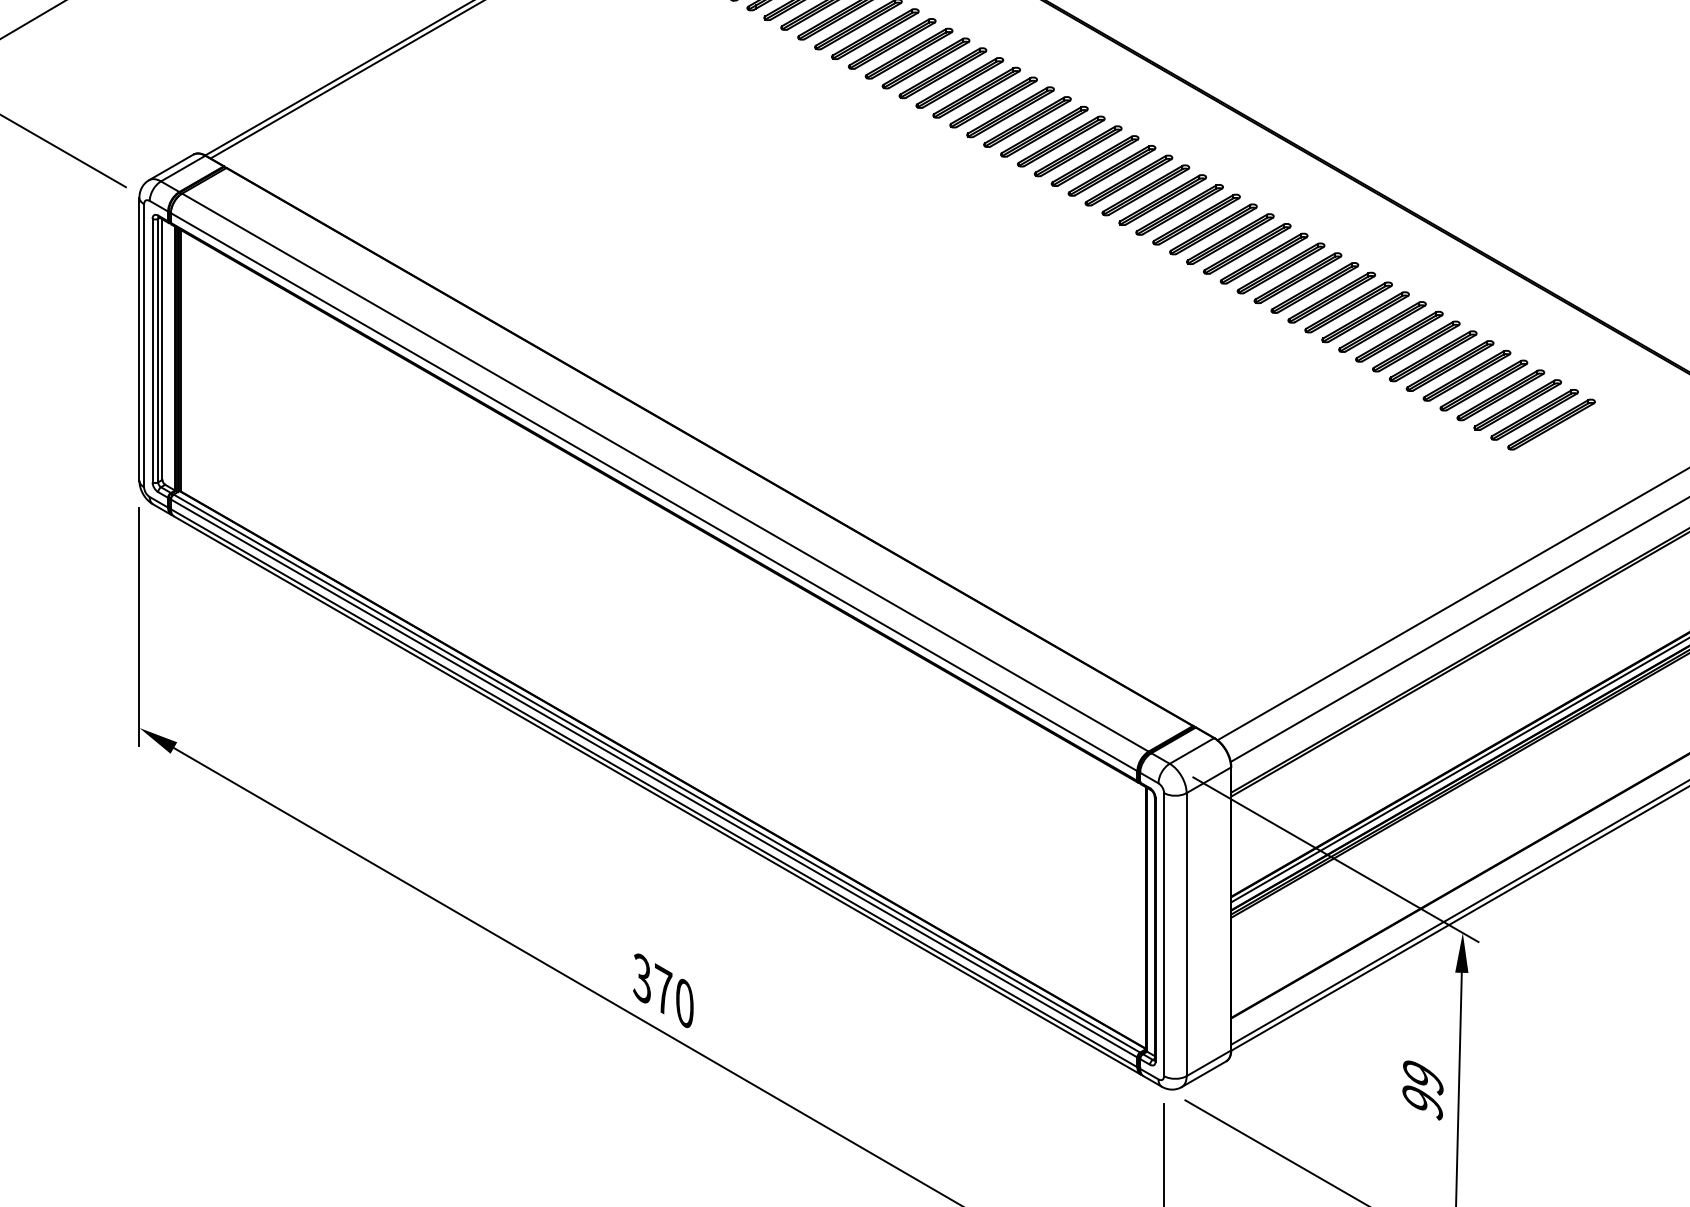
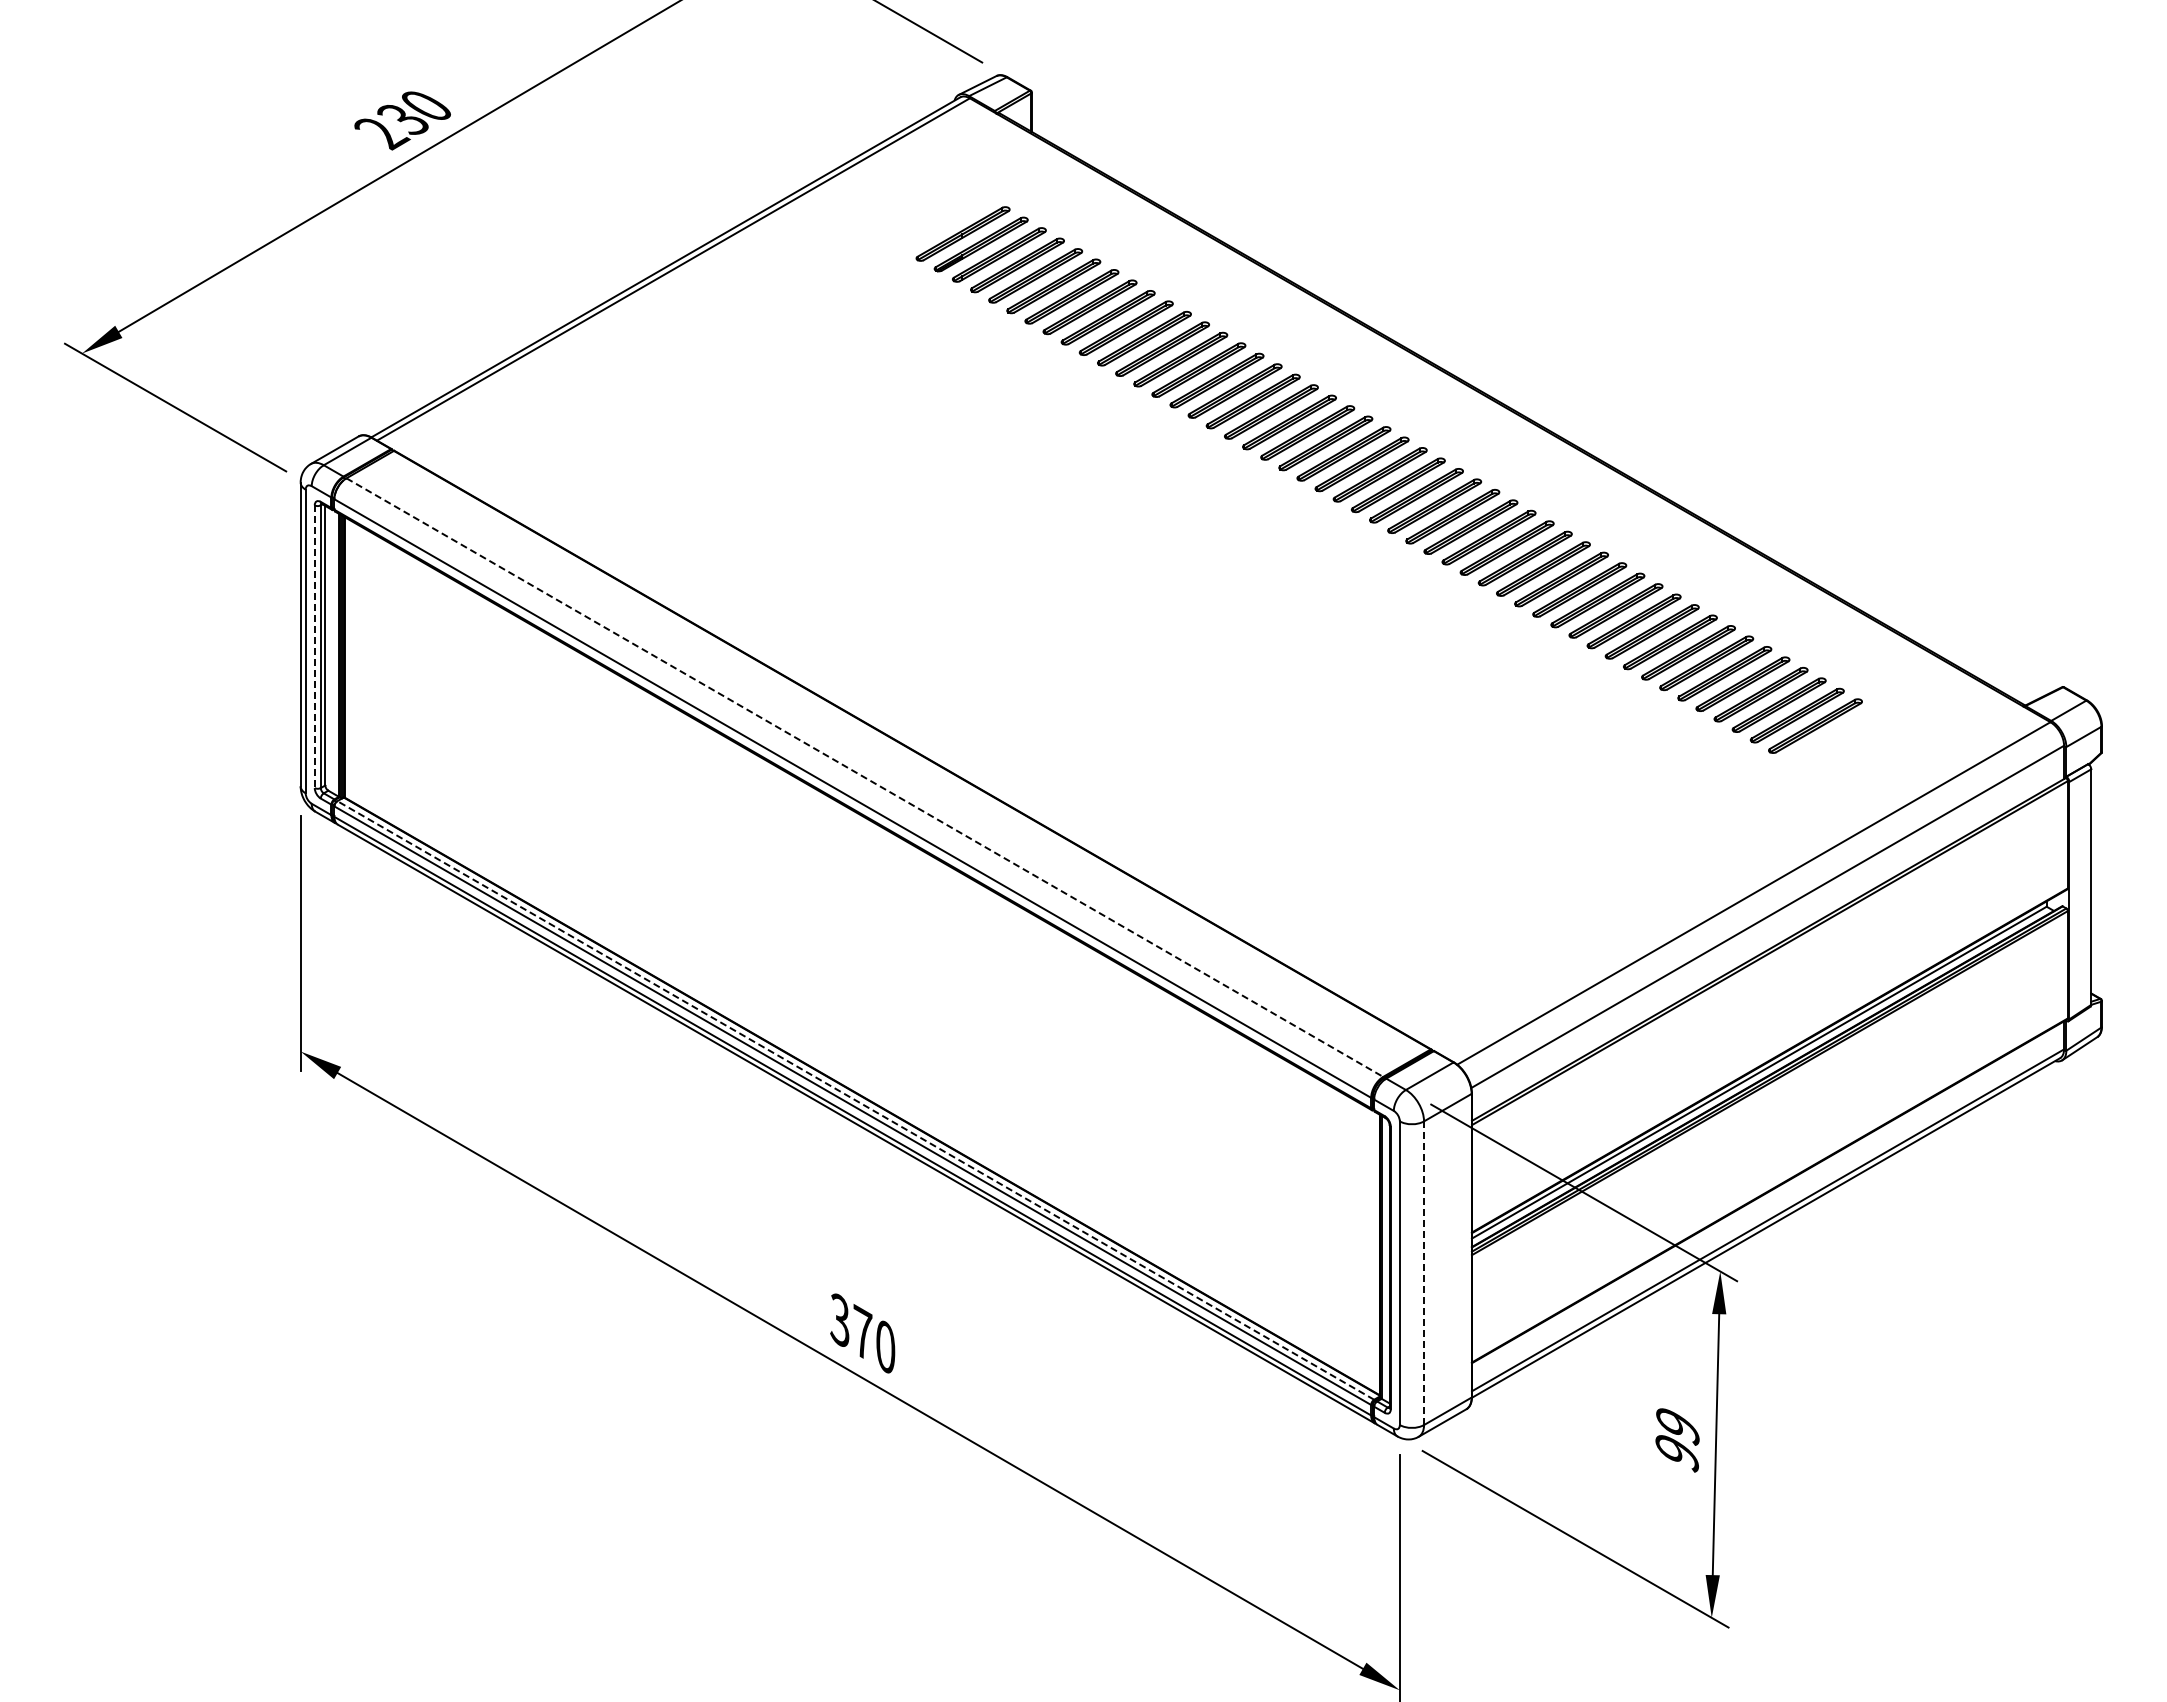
line: (152, 351) -> (314, 647), solid -> dashed
line: (665, 472) -> (864, 777), solid -> dashed
line: (656, 773) -> (855, 1100), solid -> dashed
line: (1187, 934) -> (1424, 1273), solid -> dashed

